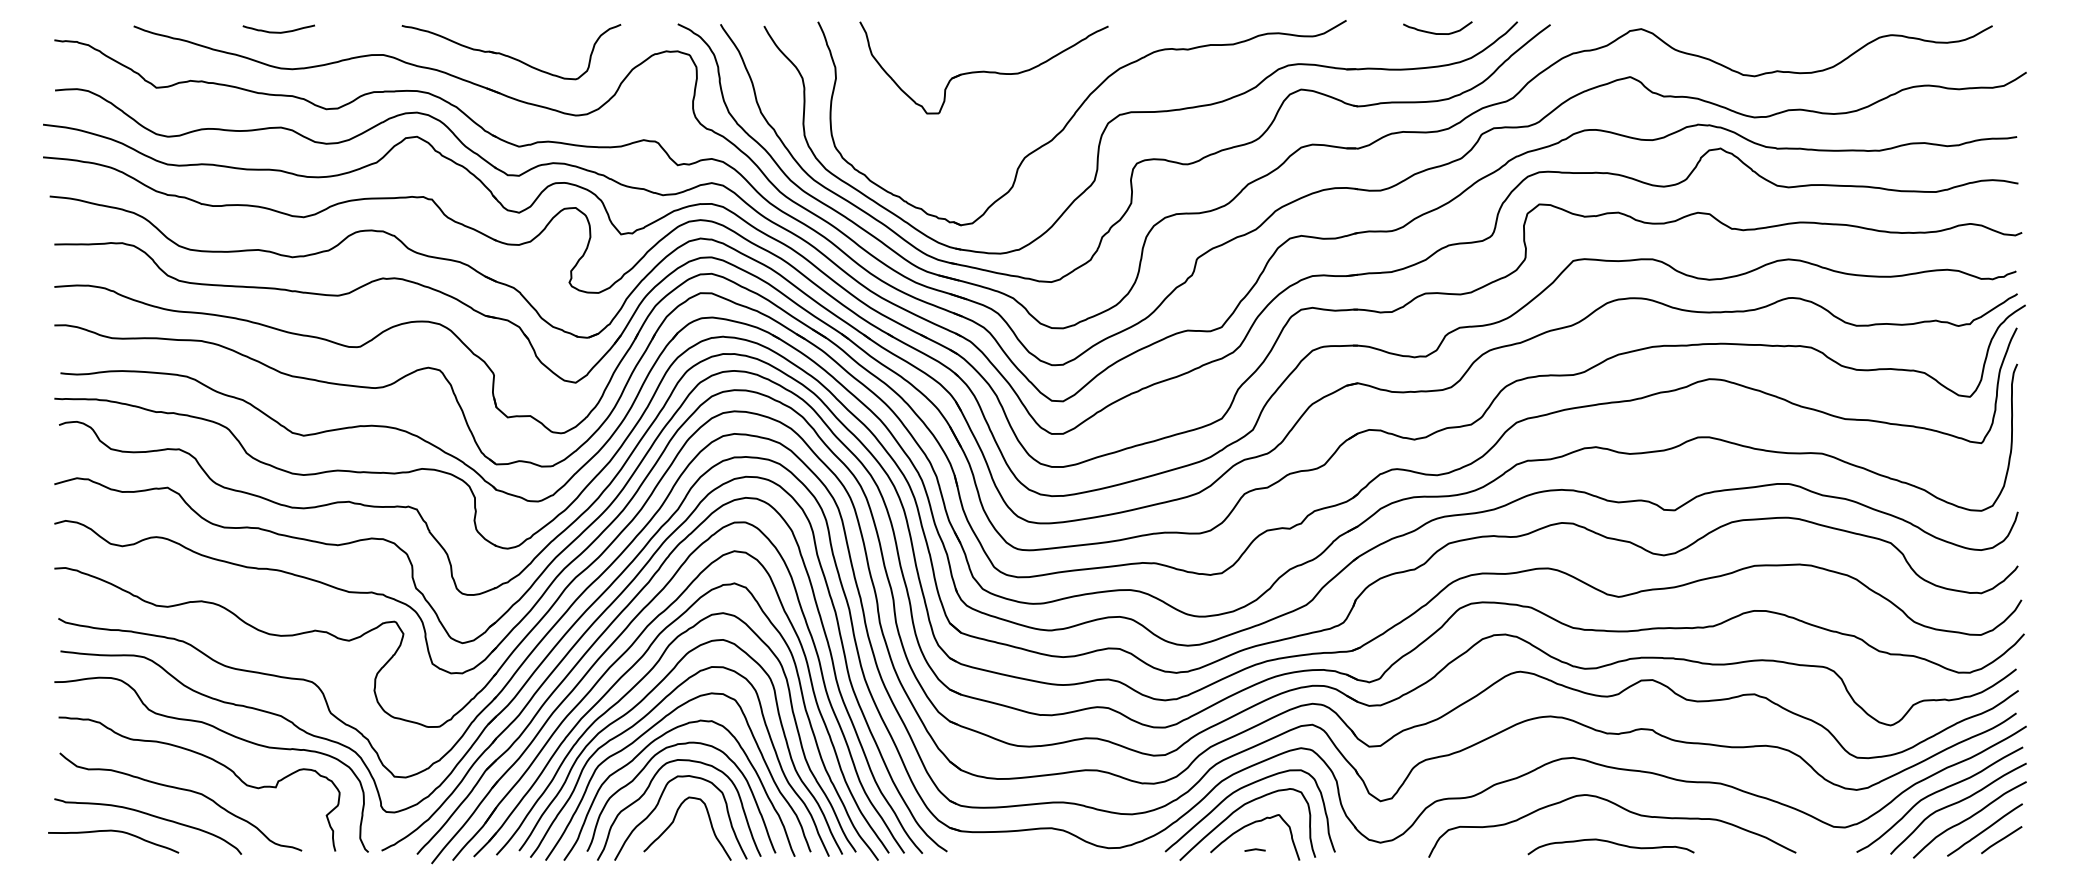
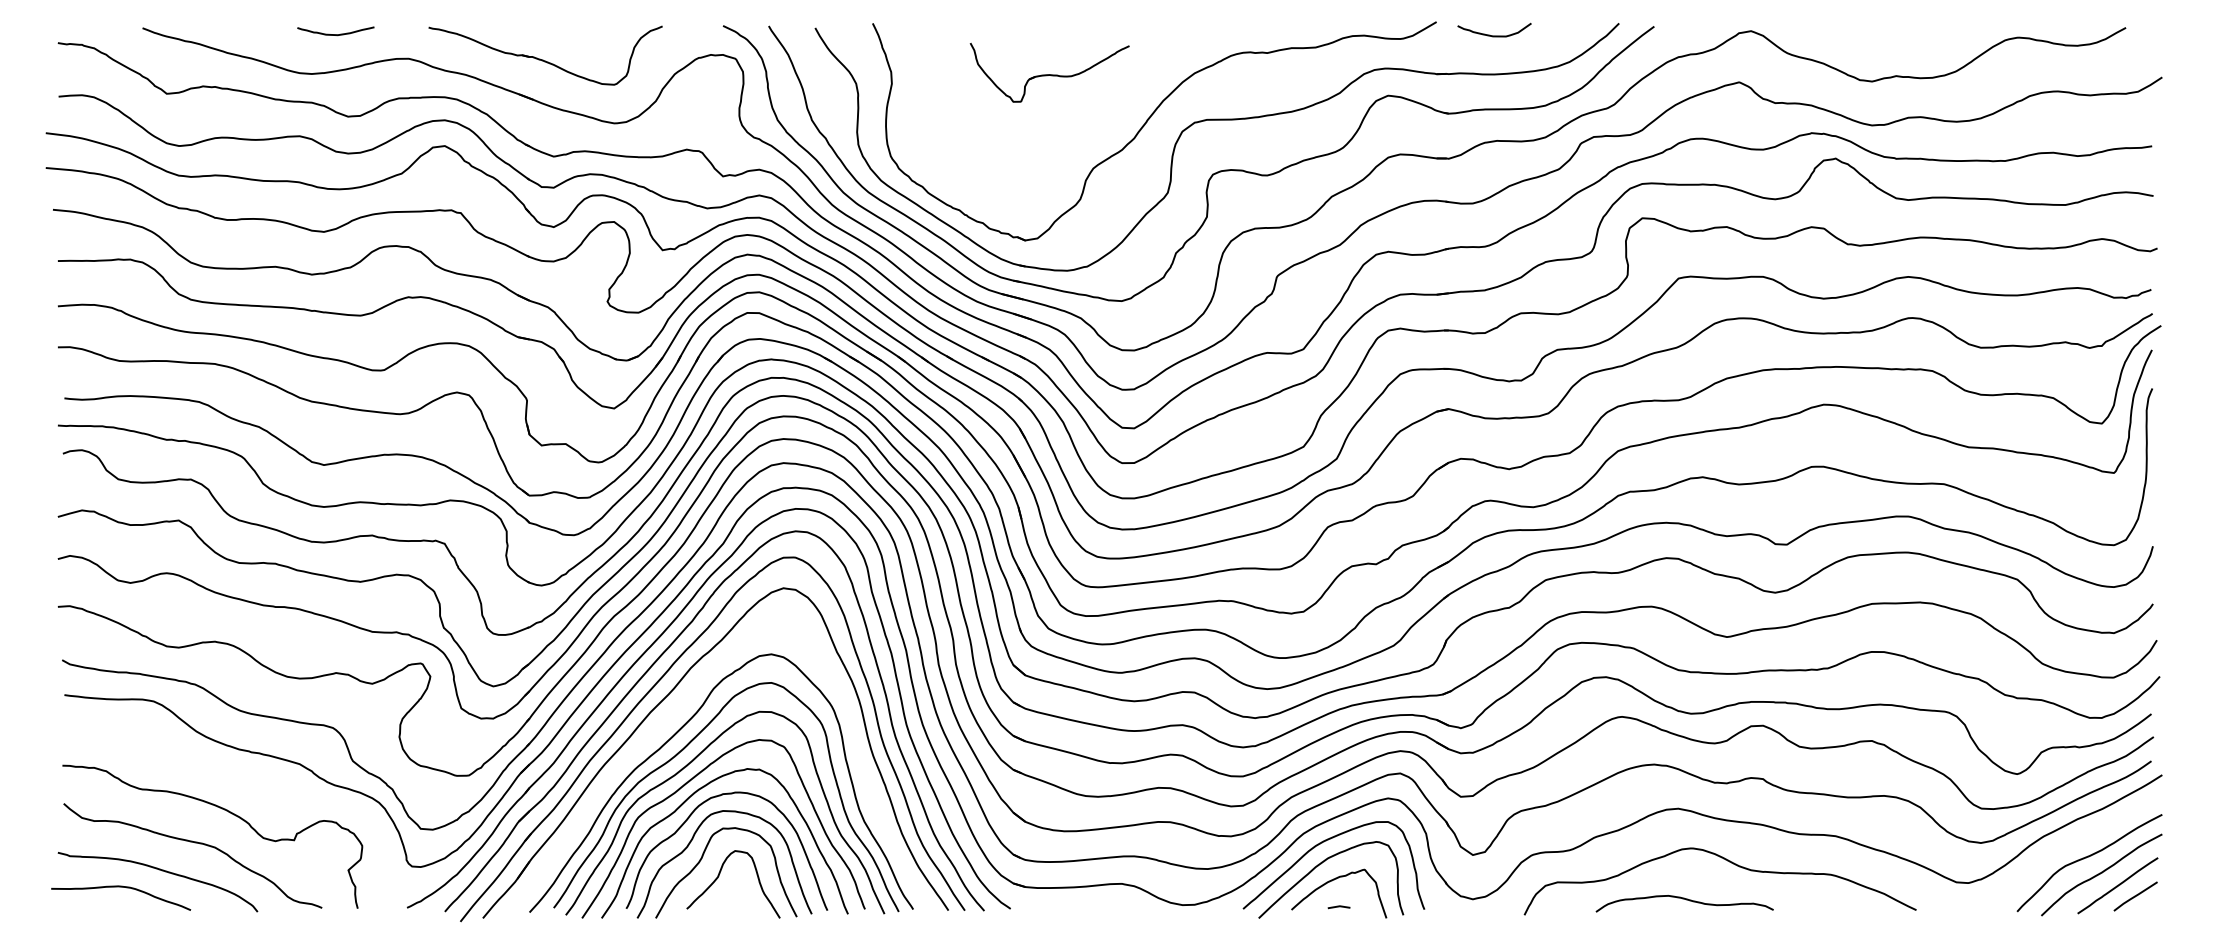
curve: (278, 31) -> (335, 33), moved
curve: (1435, 32) -> (1492, 34), moved
part: (983, 67) -> (1049, 72), size x0.6
part: (627, 672) -> (669, 717), removed
curve: (222, 732) -> (237, 781), removed
curve: (1936, 793) -> (2066, 846), removed
curve: (1610, 843) -> (1684, 900), moved

